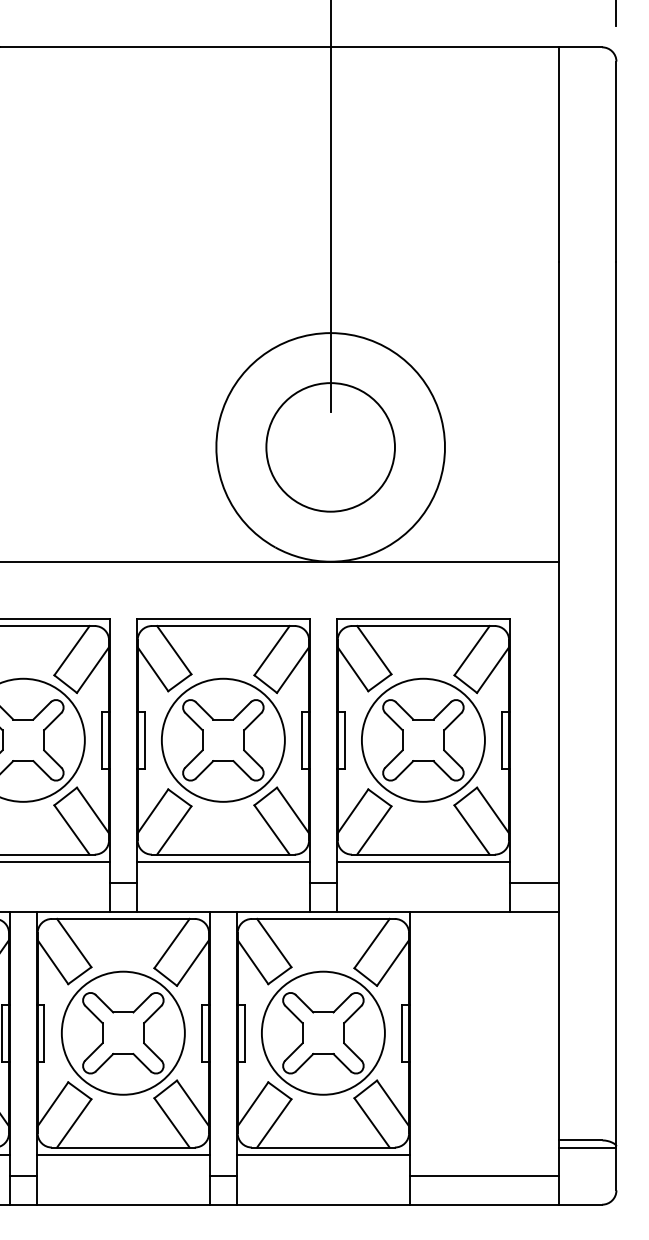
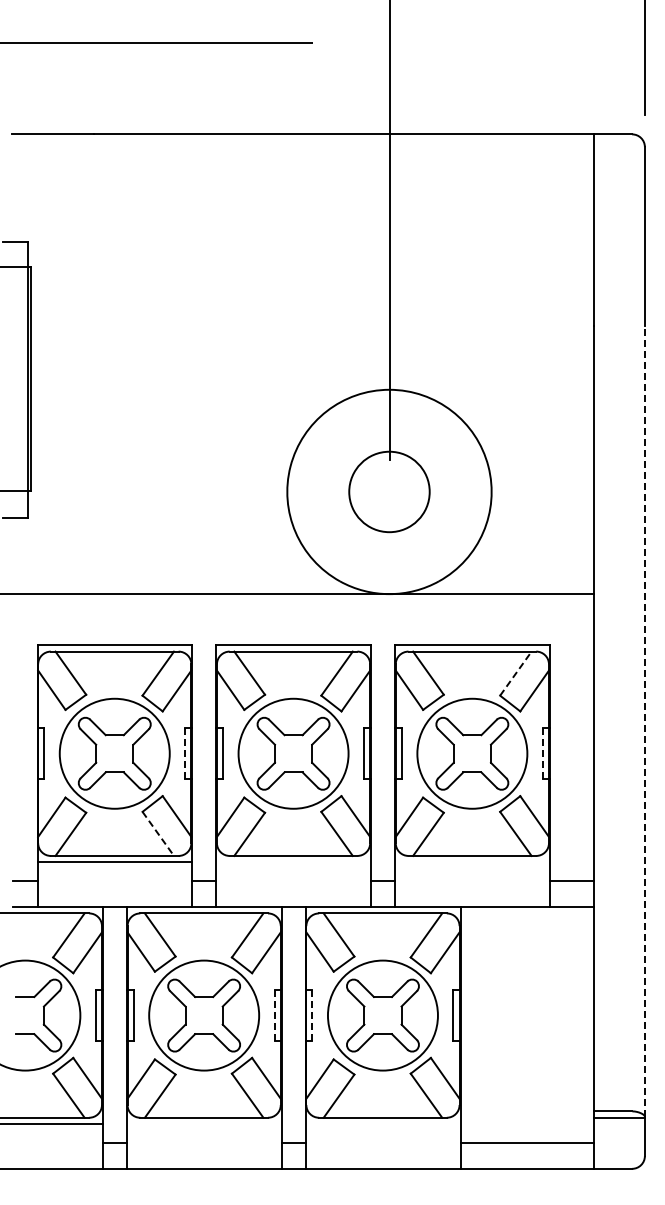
circle: (330, 446) -> (389, 491), size x0.7
line: (472, 650) -> (516, 673), solid -> dashed
line: (616, 703) -> (644, 720), solid -> dashed
line: (102, 740) -> (185, 753), solid -> dashed
line: (501, 740) -> (542, 753), solid -> dashed
line: (72, 830) -> (158, 834), solid -> dashed
line: (223, 861) -> (293, 862), removed
line: (423, 861) -> (472, 862), removed
line: (202, 1033) -> (274, 1015), solid -> dashed
line: (244, 1033) -> (312, 1015), solid -> dashed
line: (123, 1155) -> (204, 1124), removed
line: (322, 1155) -> (382, 1124), removed

